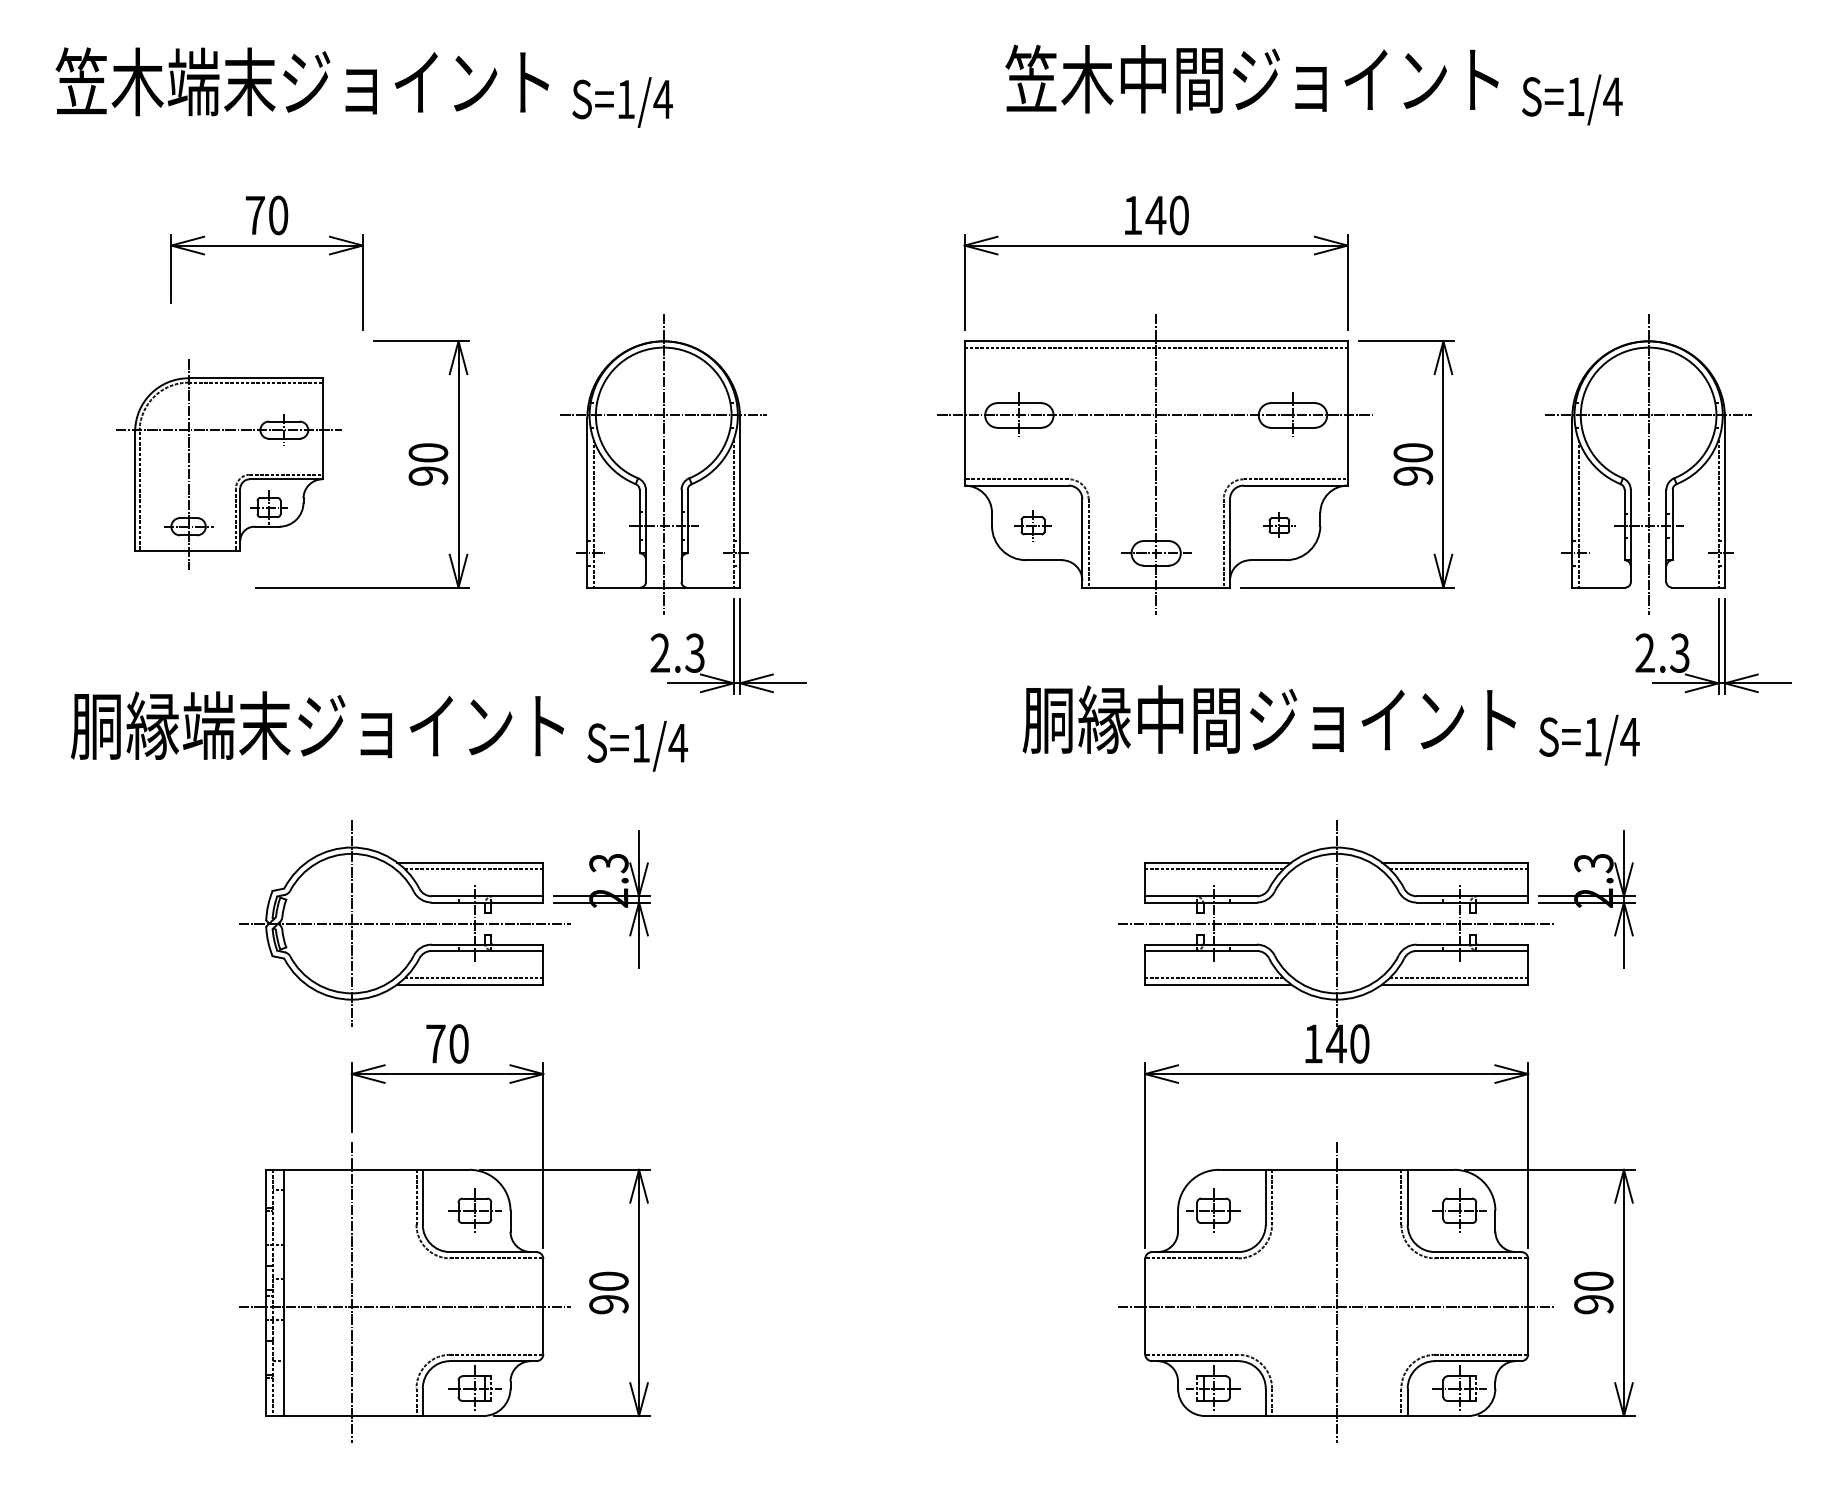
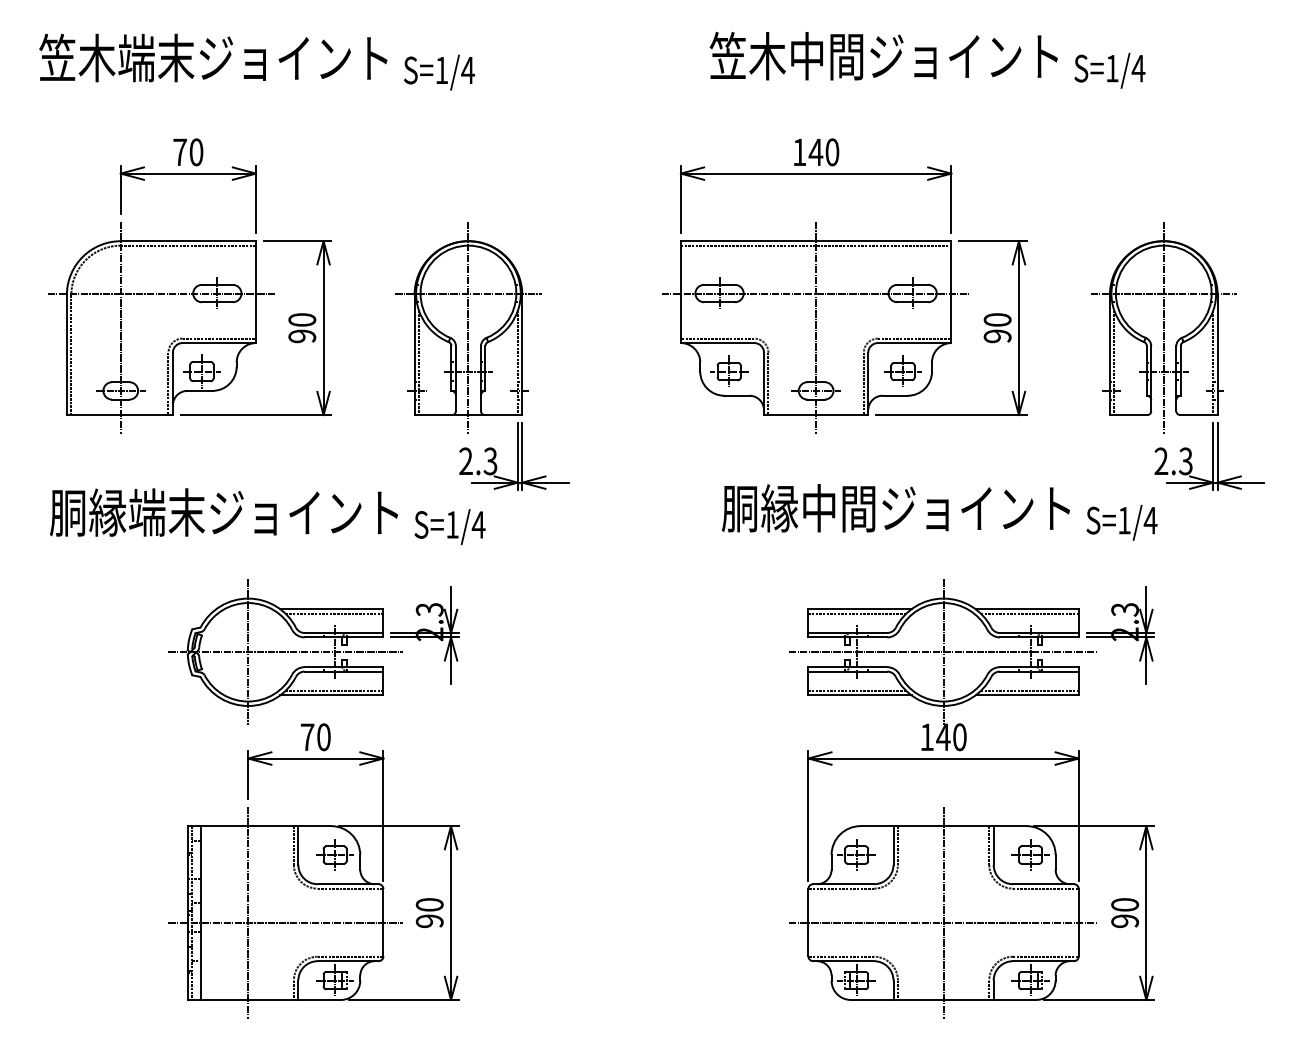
part: (228, 464) -> (161, 328), size x1.43
part: (1032, 525) -> (728, 371), size x1.43
part: (1279, 525) -> (903, 371), size x1.67

